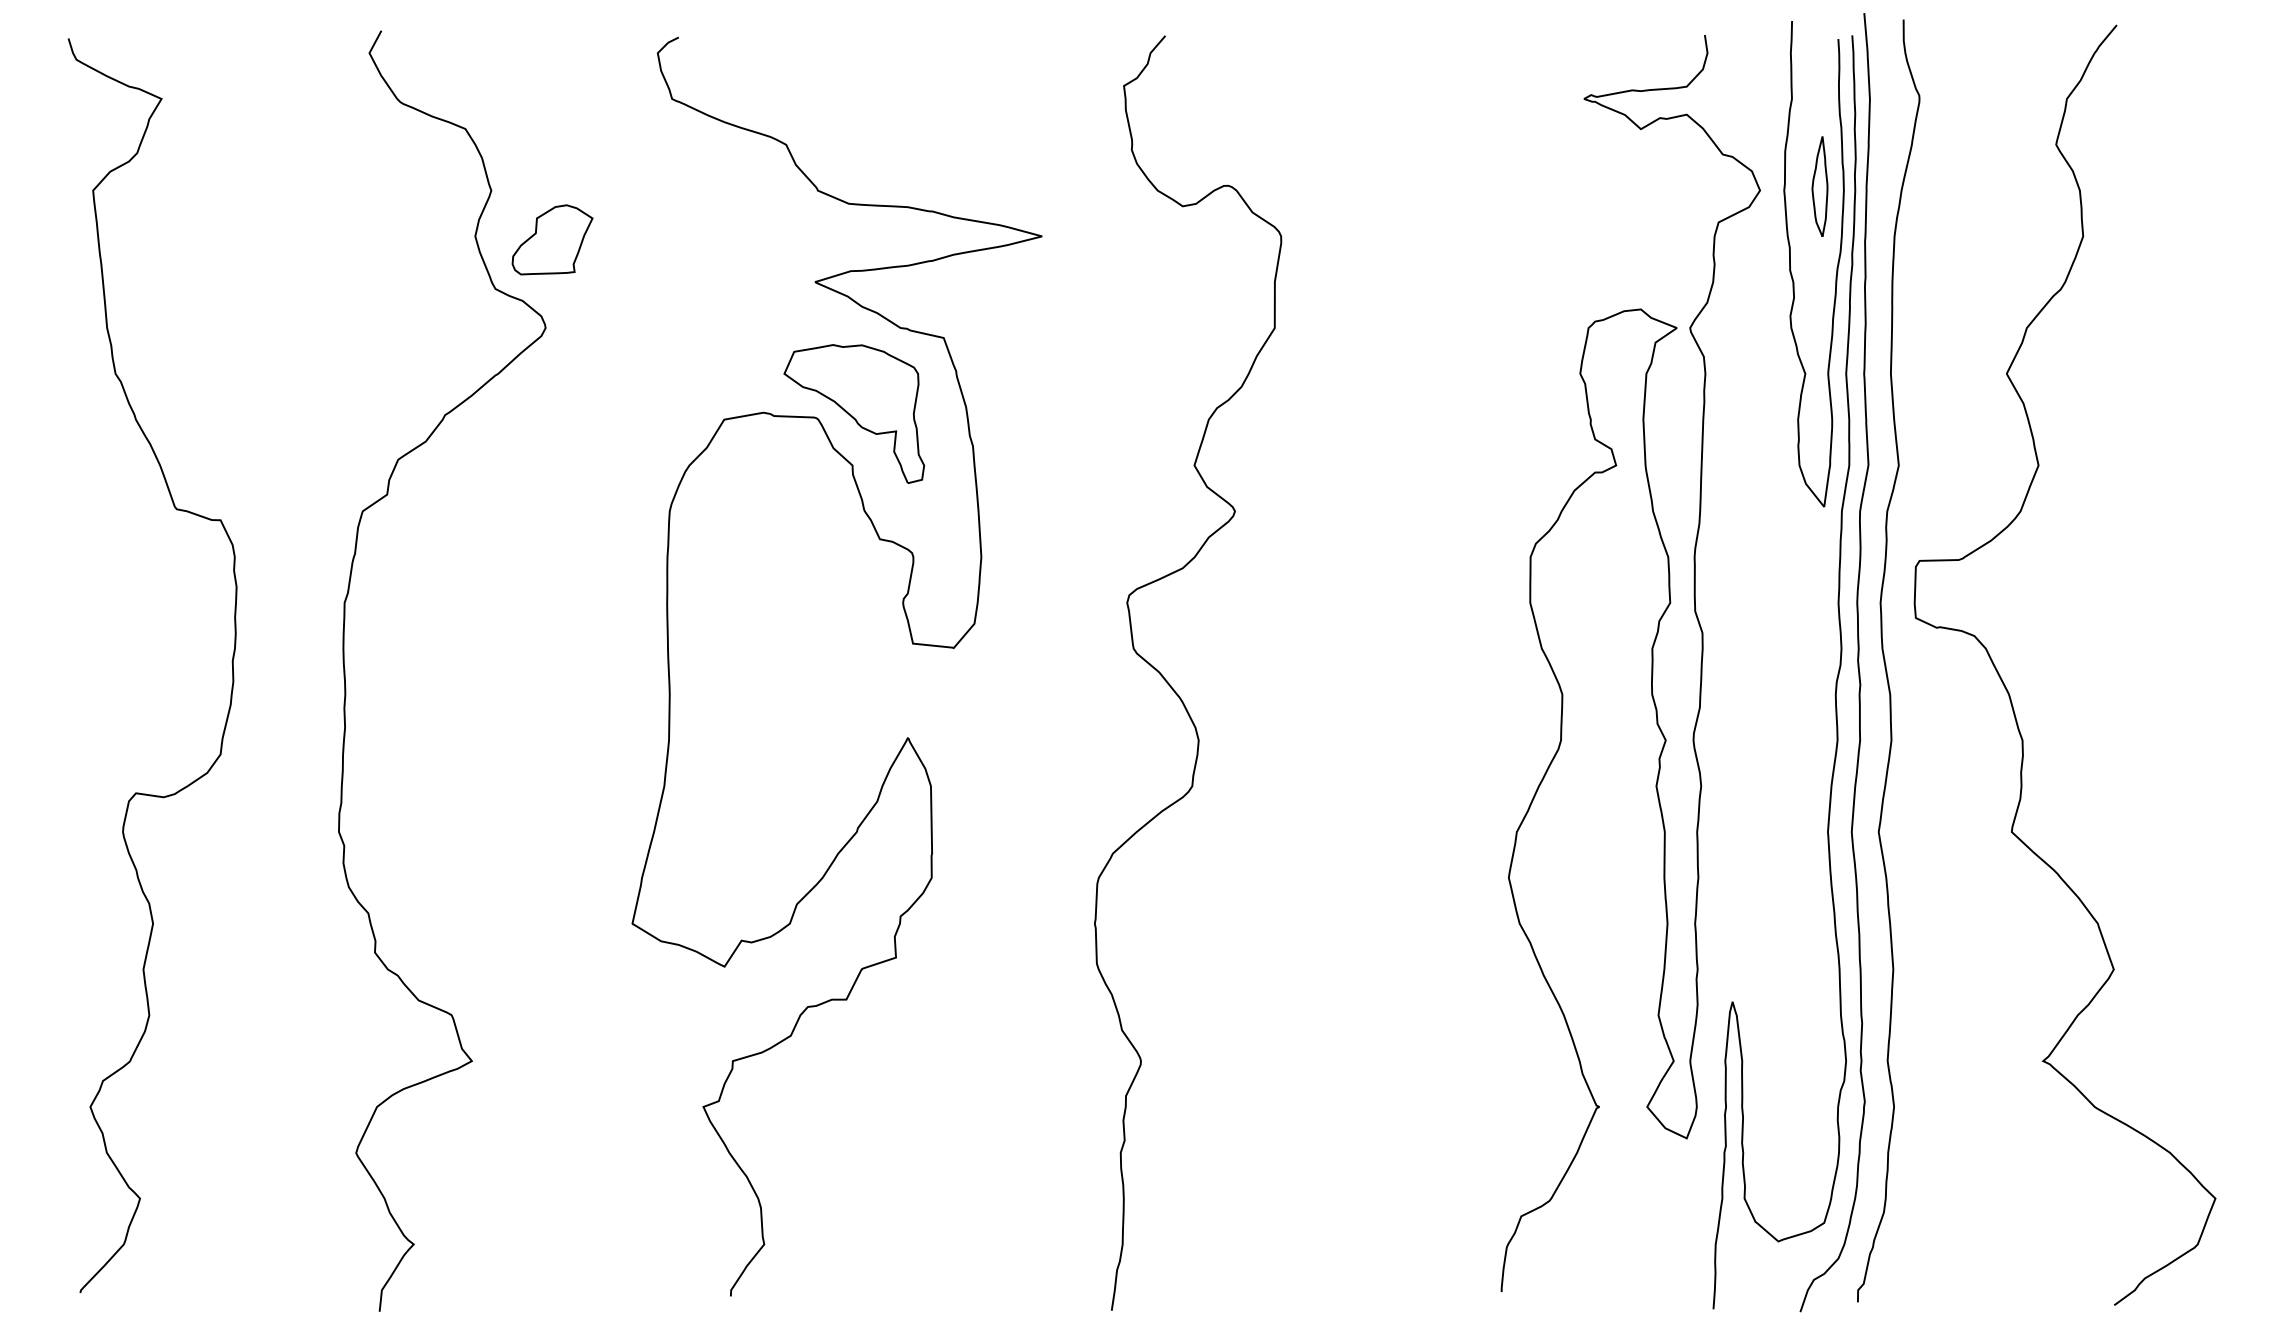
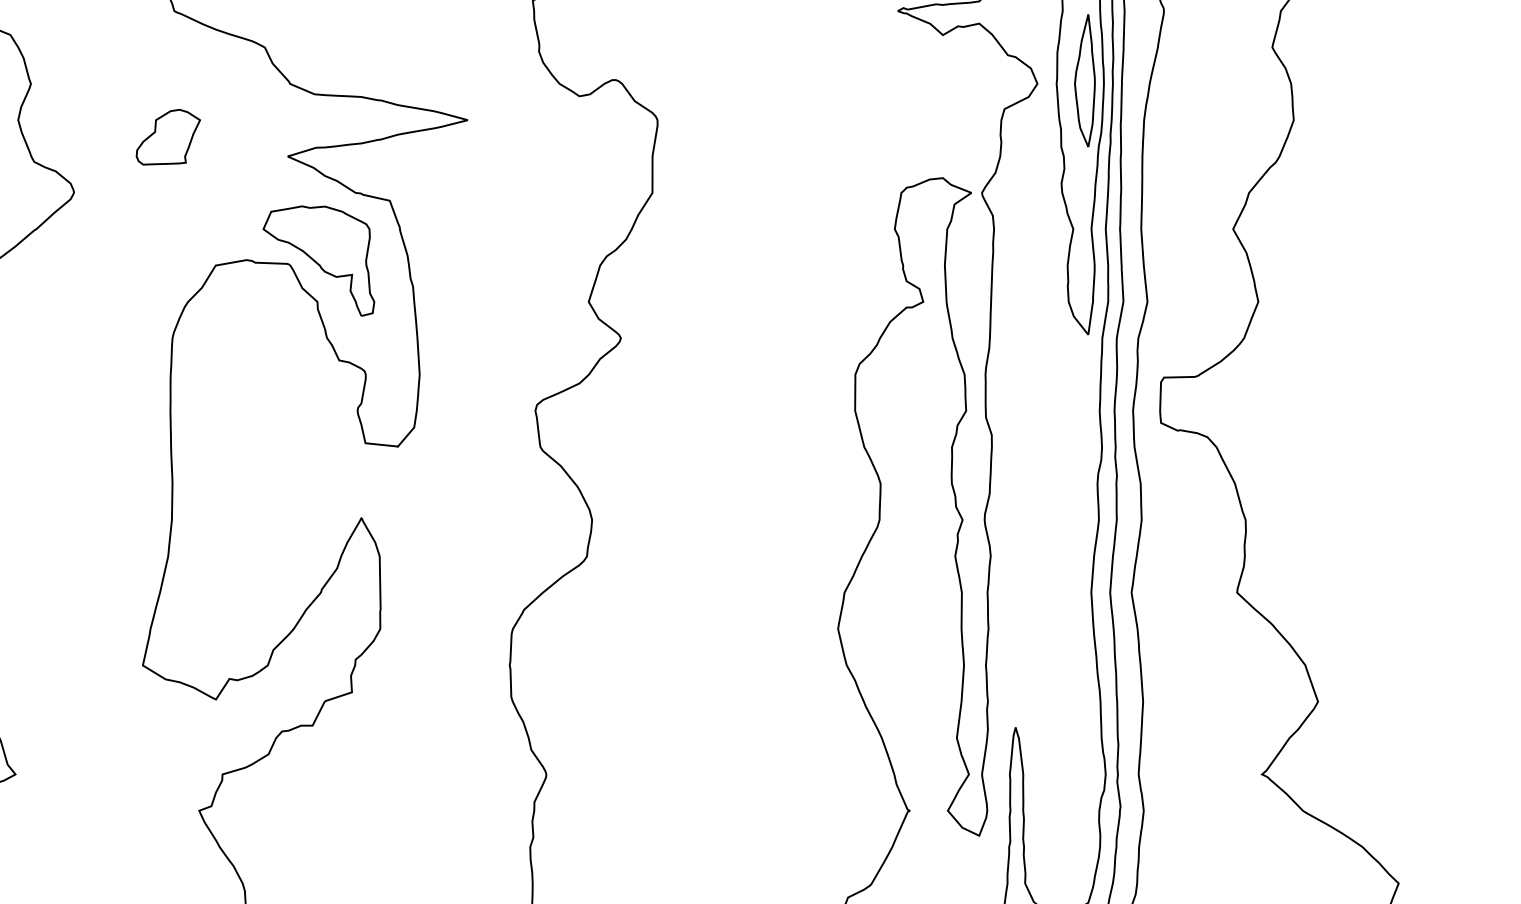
part: (1819, 186) -> (1084, 80), size x1.67
part: (552, 239) -> (168, 136), moved

